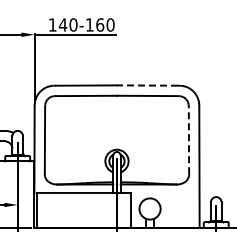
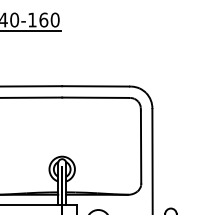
line: (147, 85) -> (95, 86), dashed -> solid
line: (188, 141) -> (140, 147), dashed -> solid

